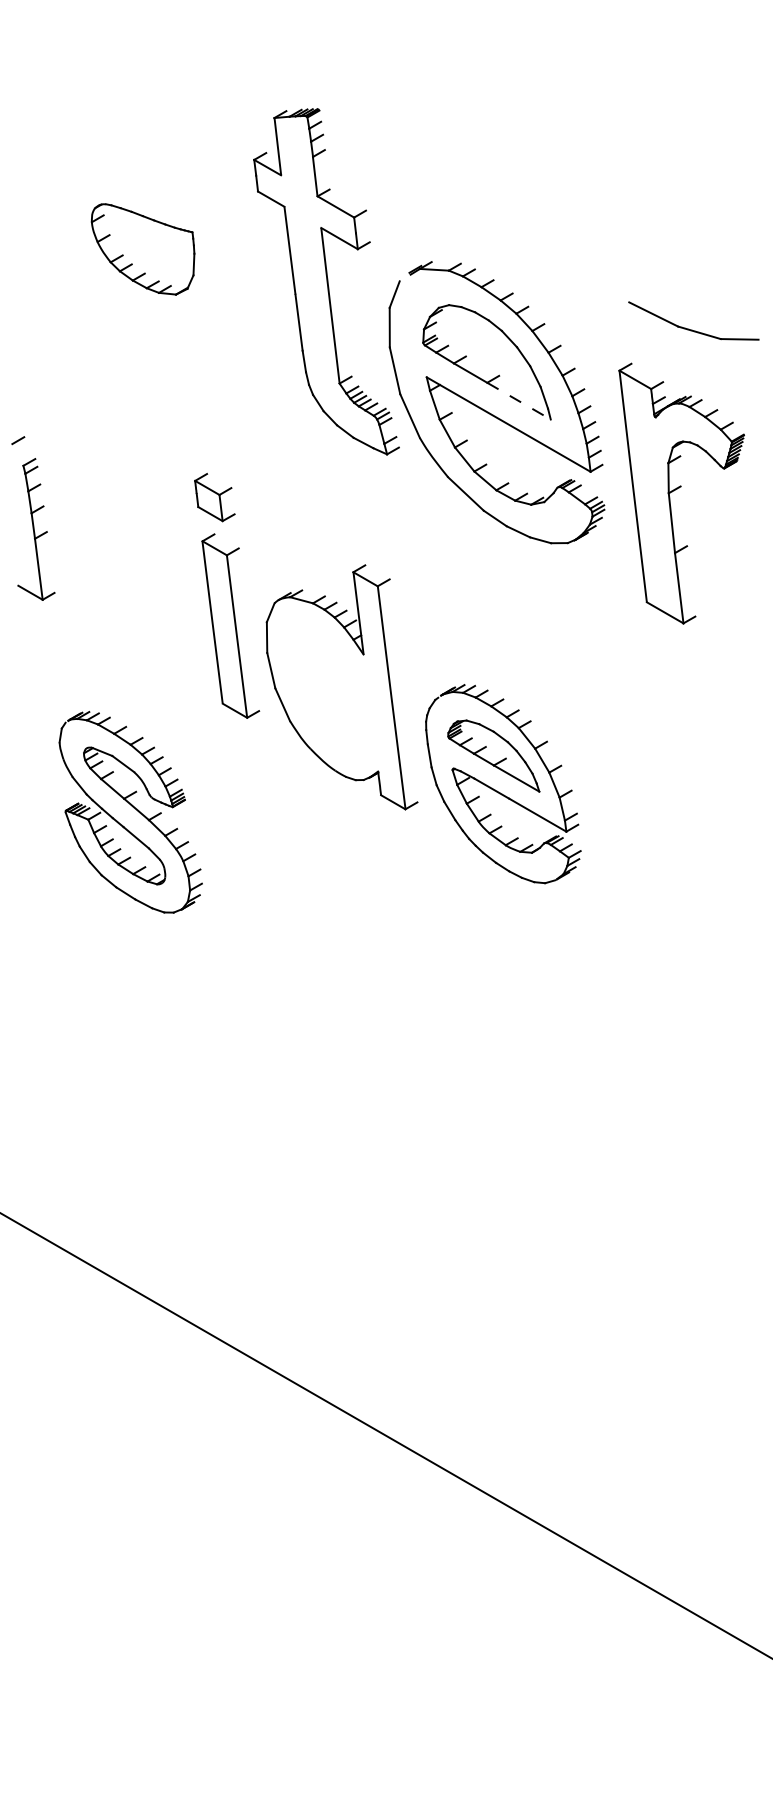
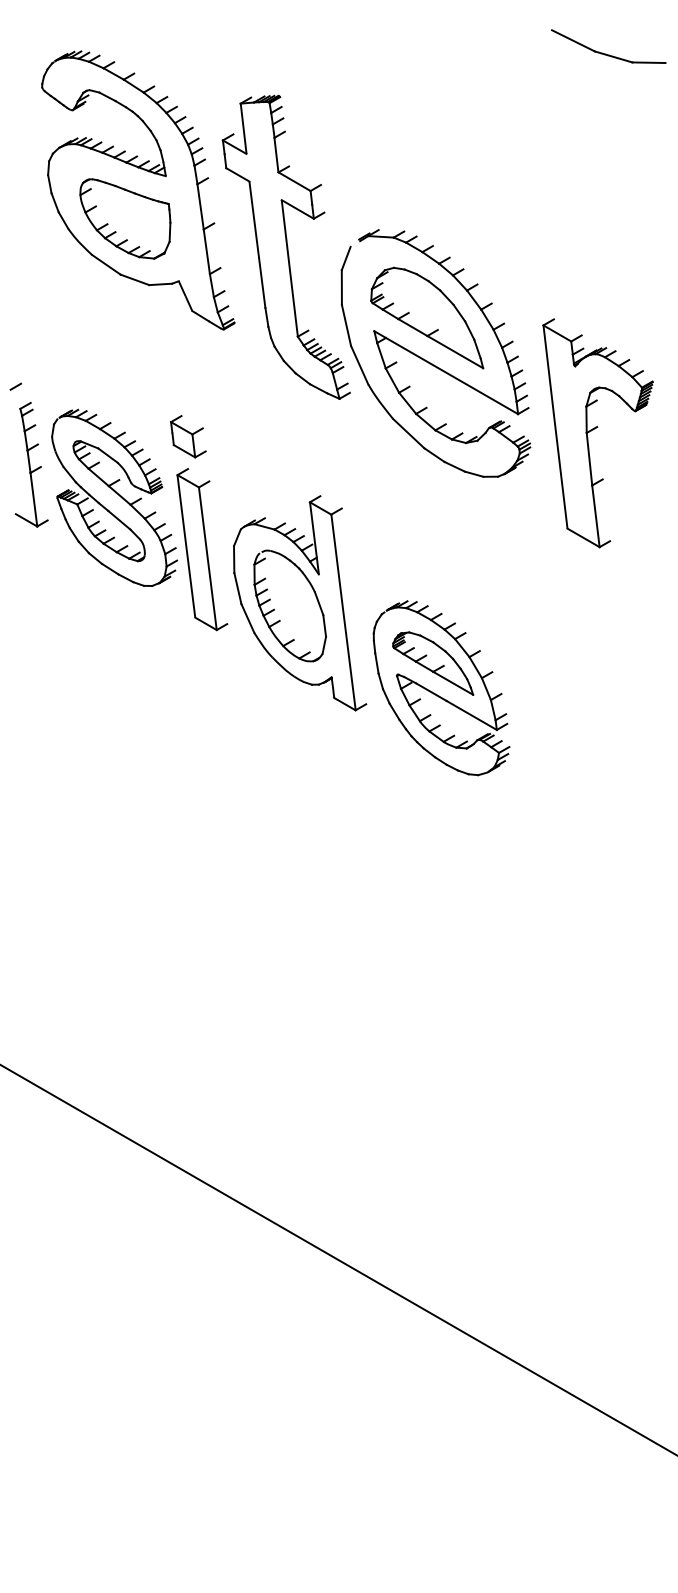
part: (157, 216) -> (138, 190), added
part: (692, 329) -> (607, 54), moved
line: (519, 401) -> (455, 352), dashed -> solid
part: (313, 694) -> (274, 609), added
part: (130, 811) -> (114, 497), moved

